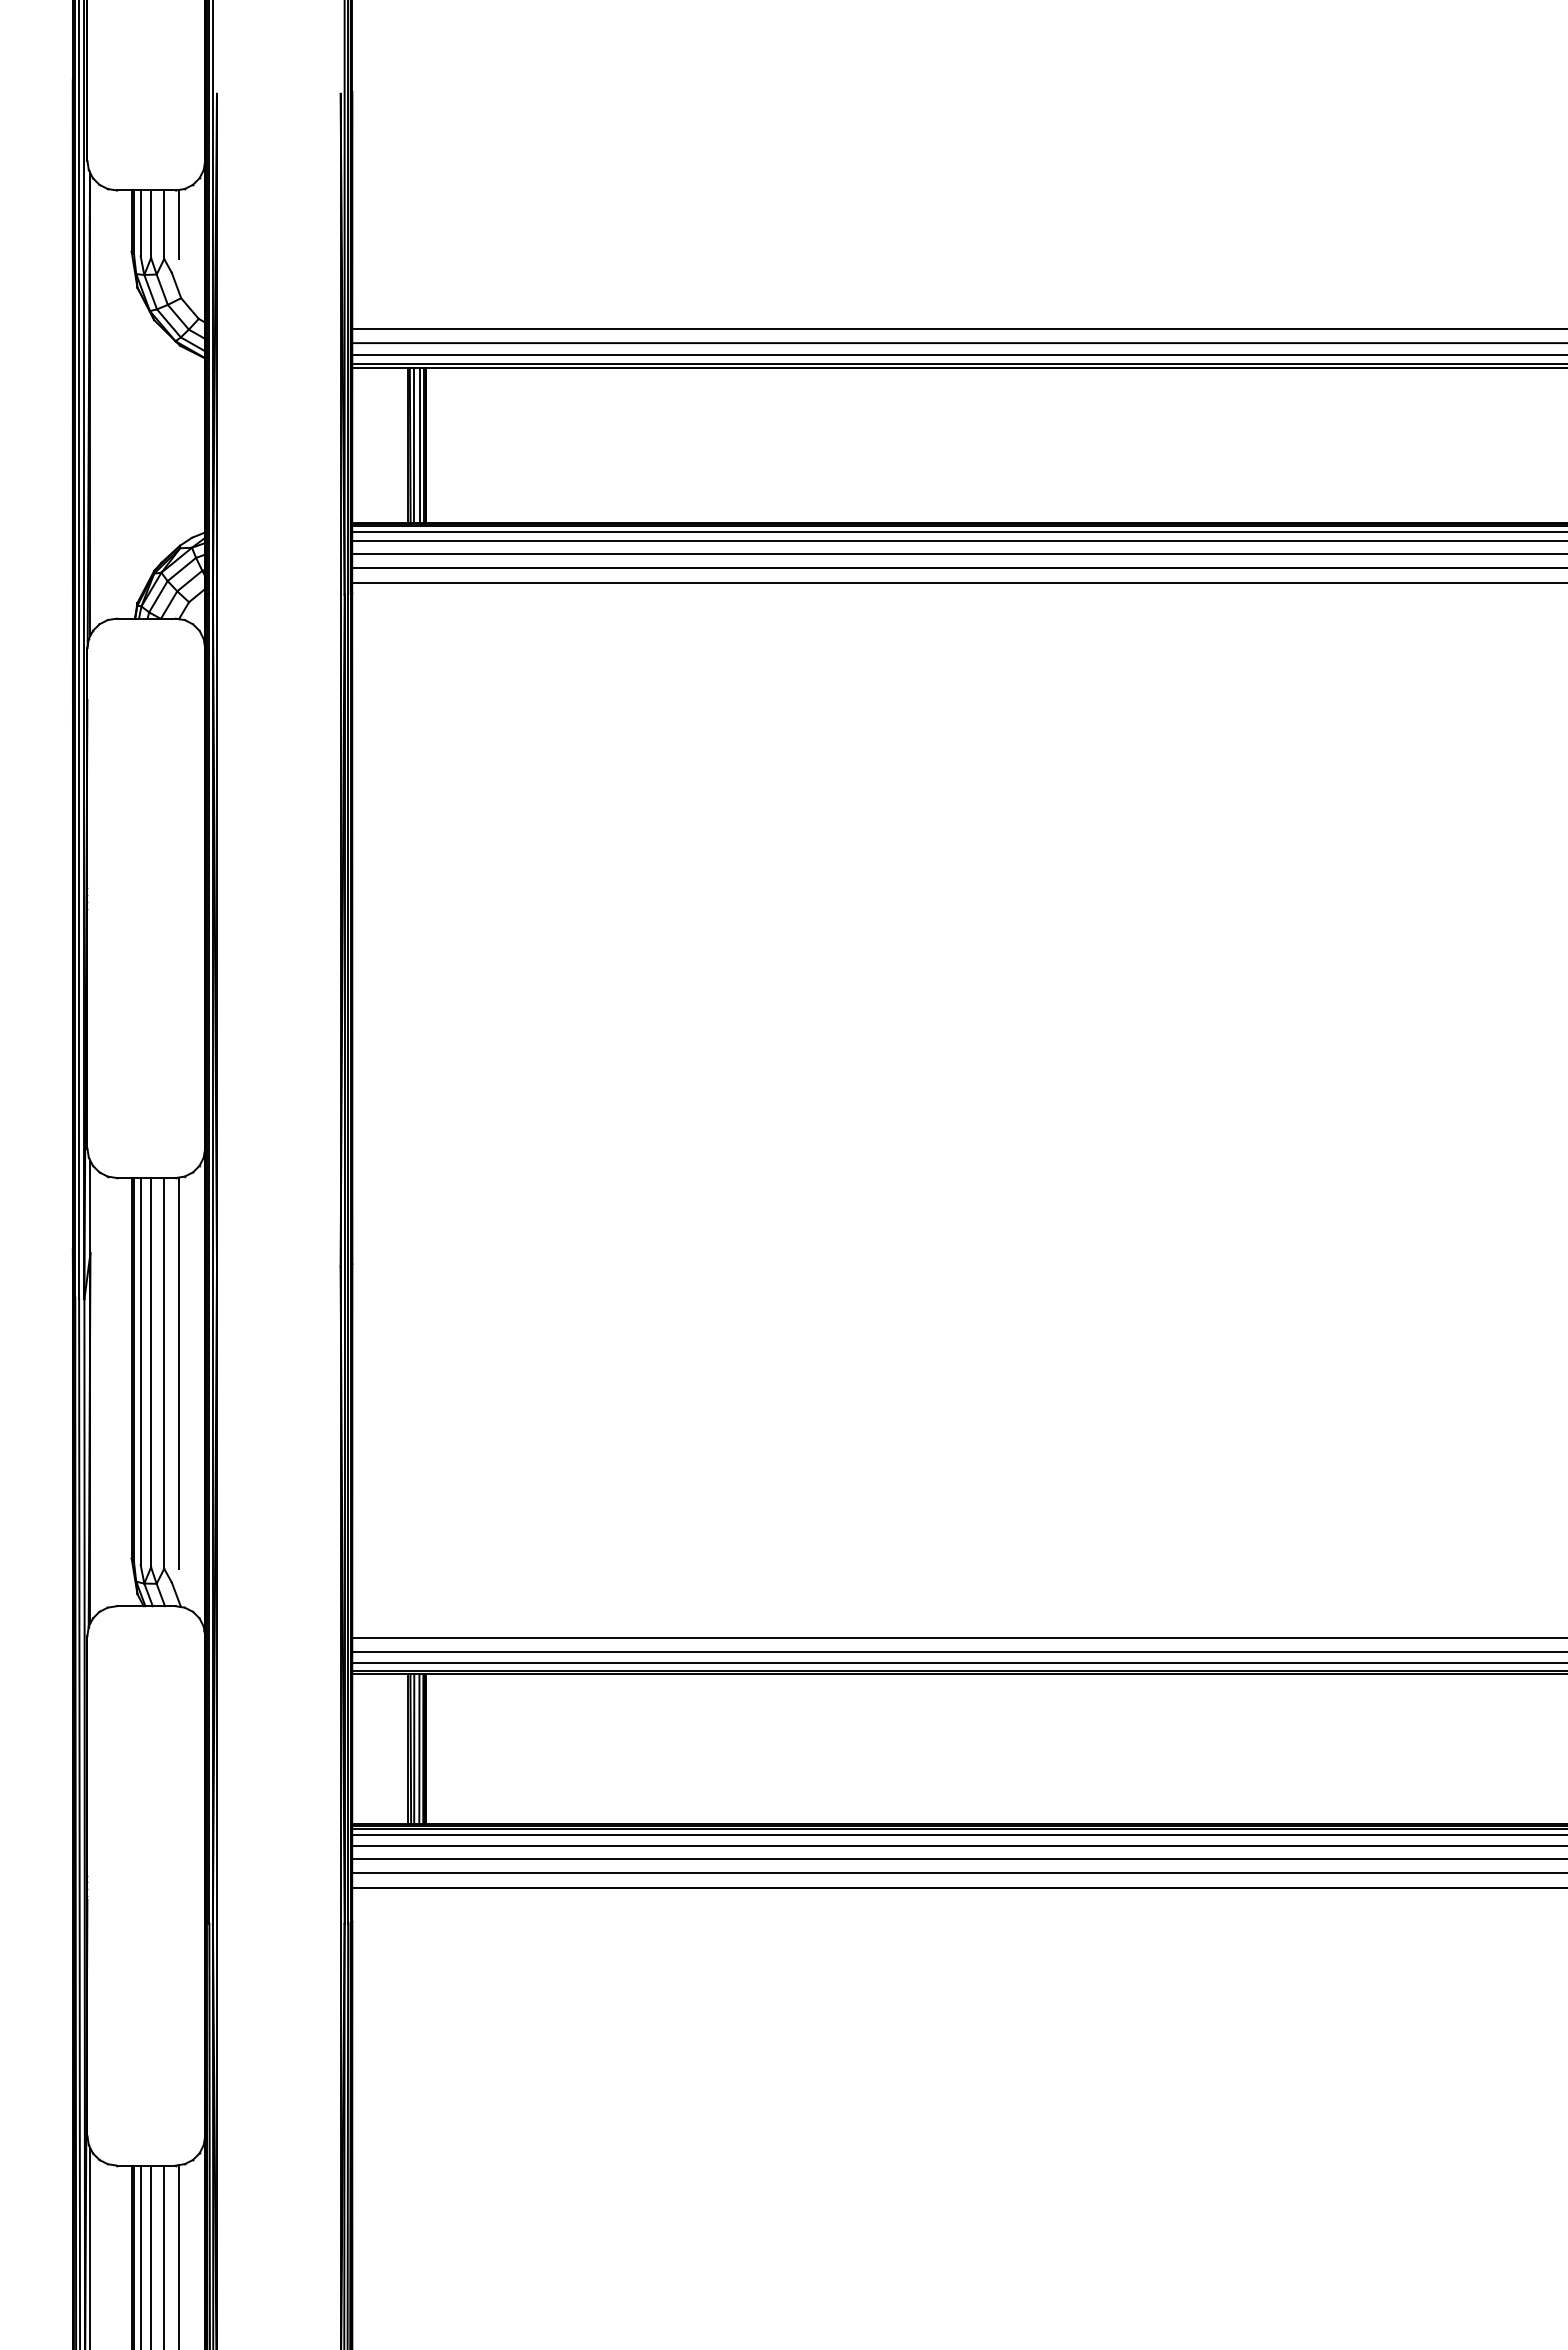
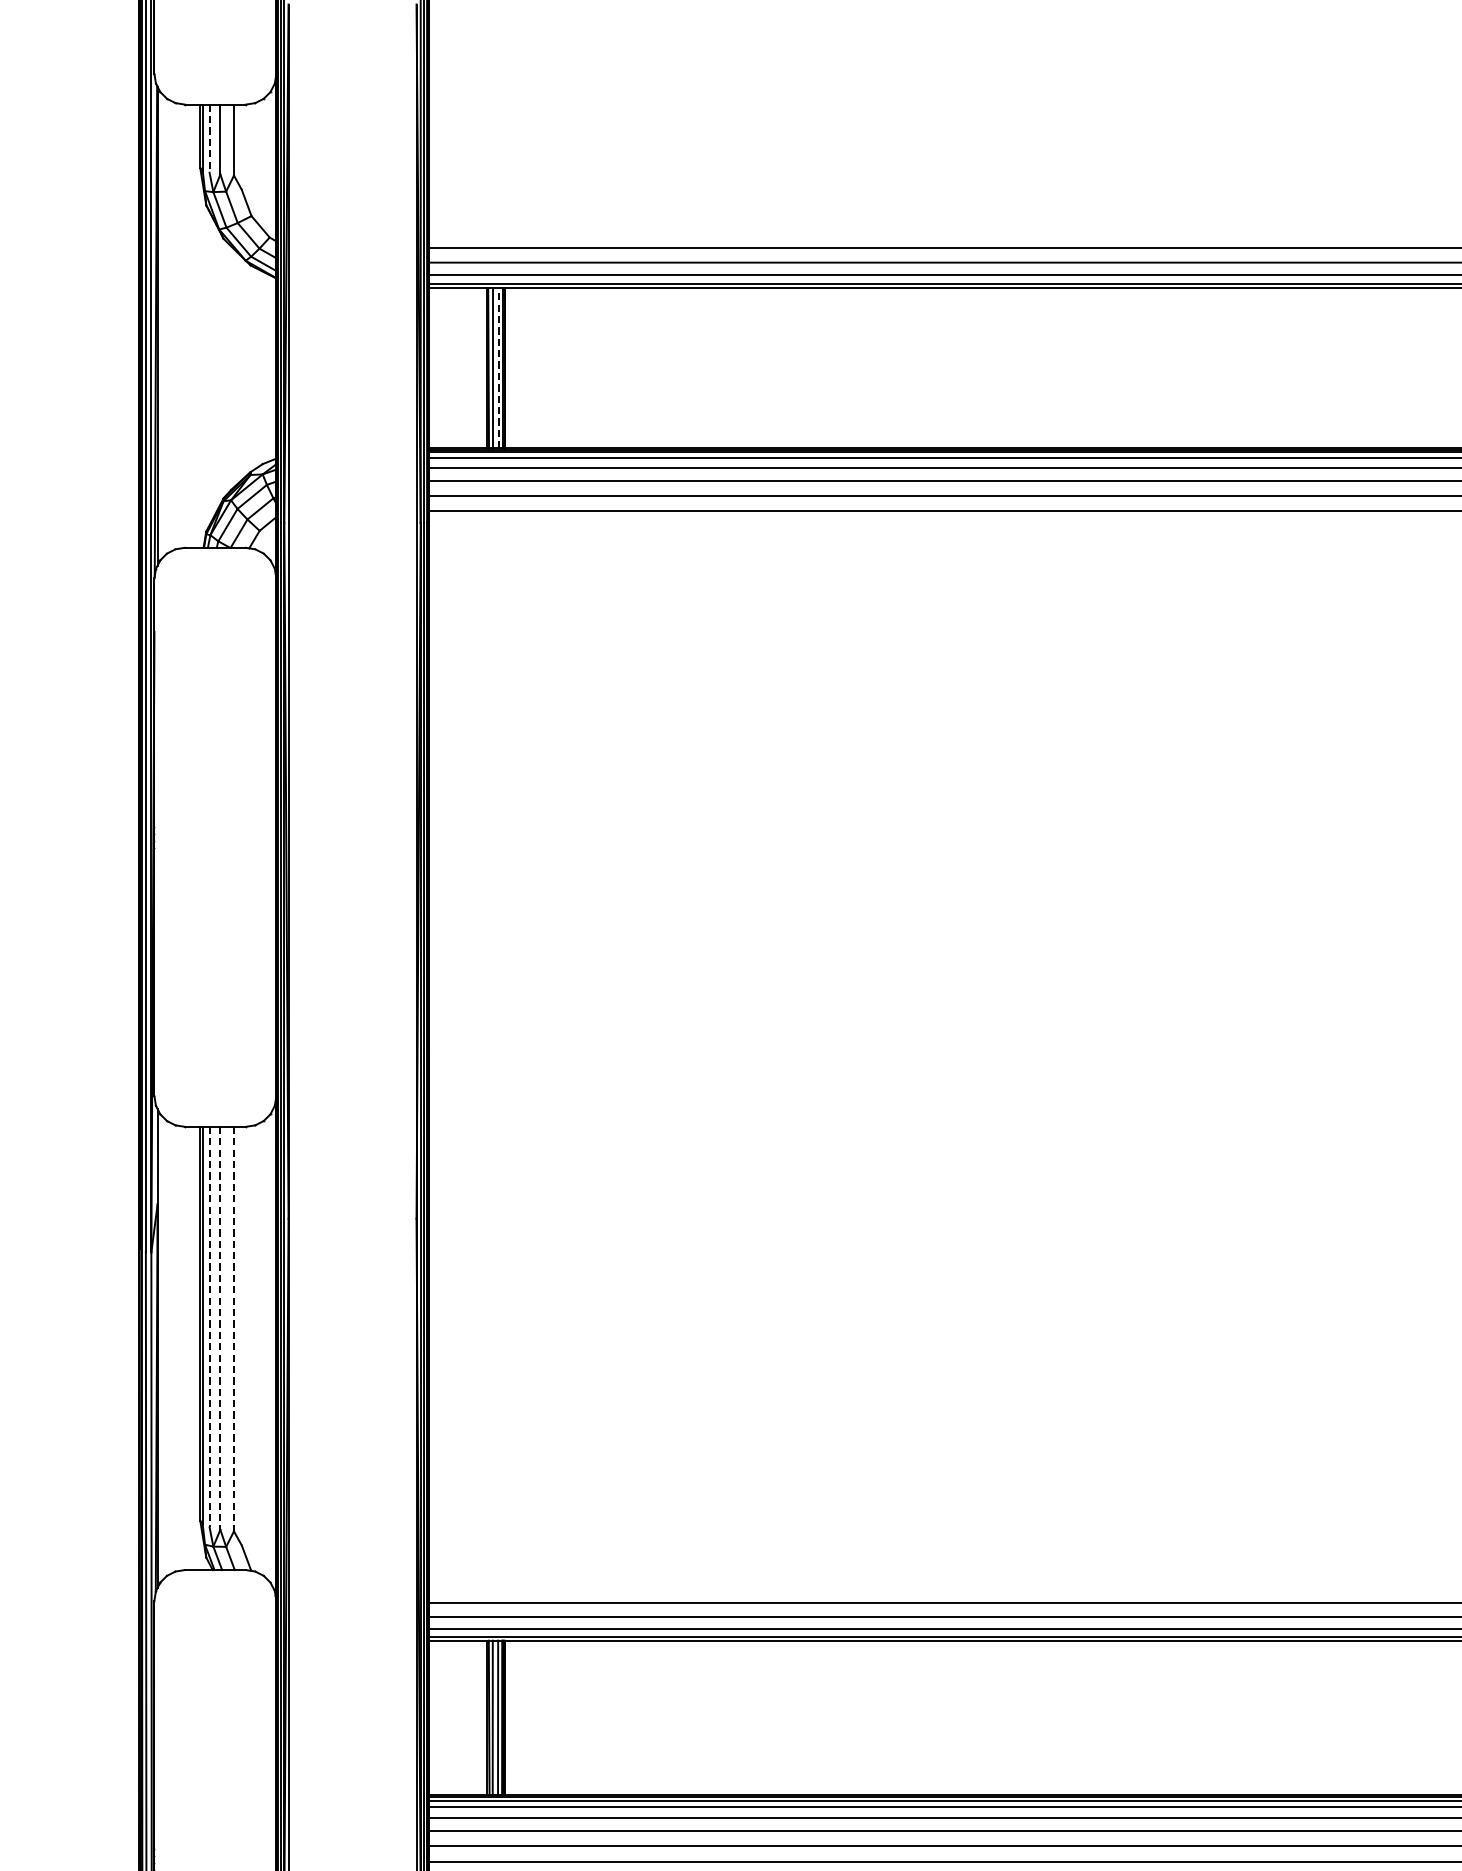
line: (140, 223) -> (209, 138), solid -> dashed
line: (178, 224) -> (248, 139), removed
line: (419, 444) -> (498, 367), solid -> dashed
line: (140, 1371) -> (209, 1327), solid -> dashed
line: (151, 1372) -> (220, 1328), solid -> dashed
line: (164, 1373) -> (234, 1329), solid -> dashed
line: (178, 1373) -> (248, 1329), removed

